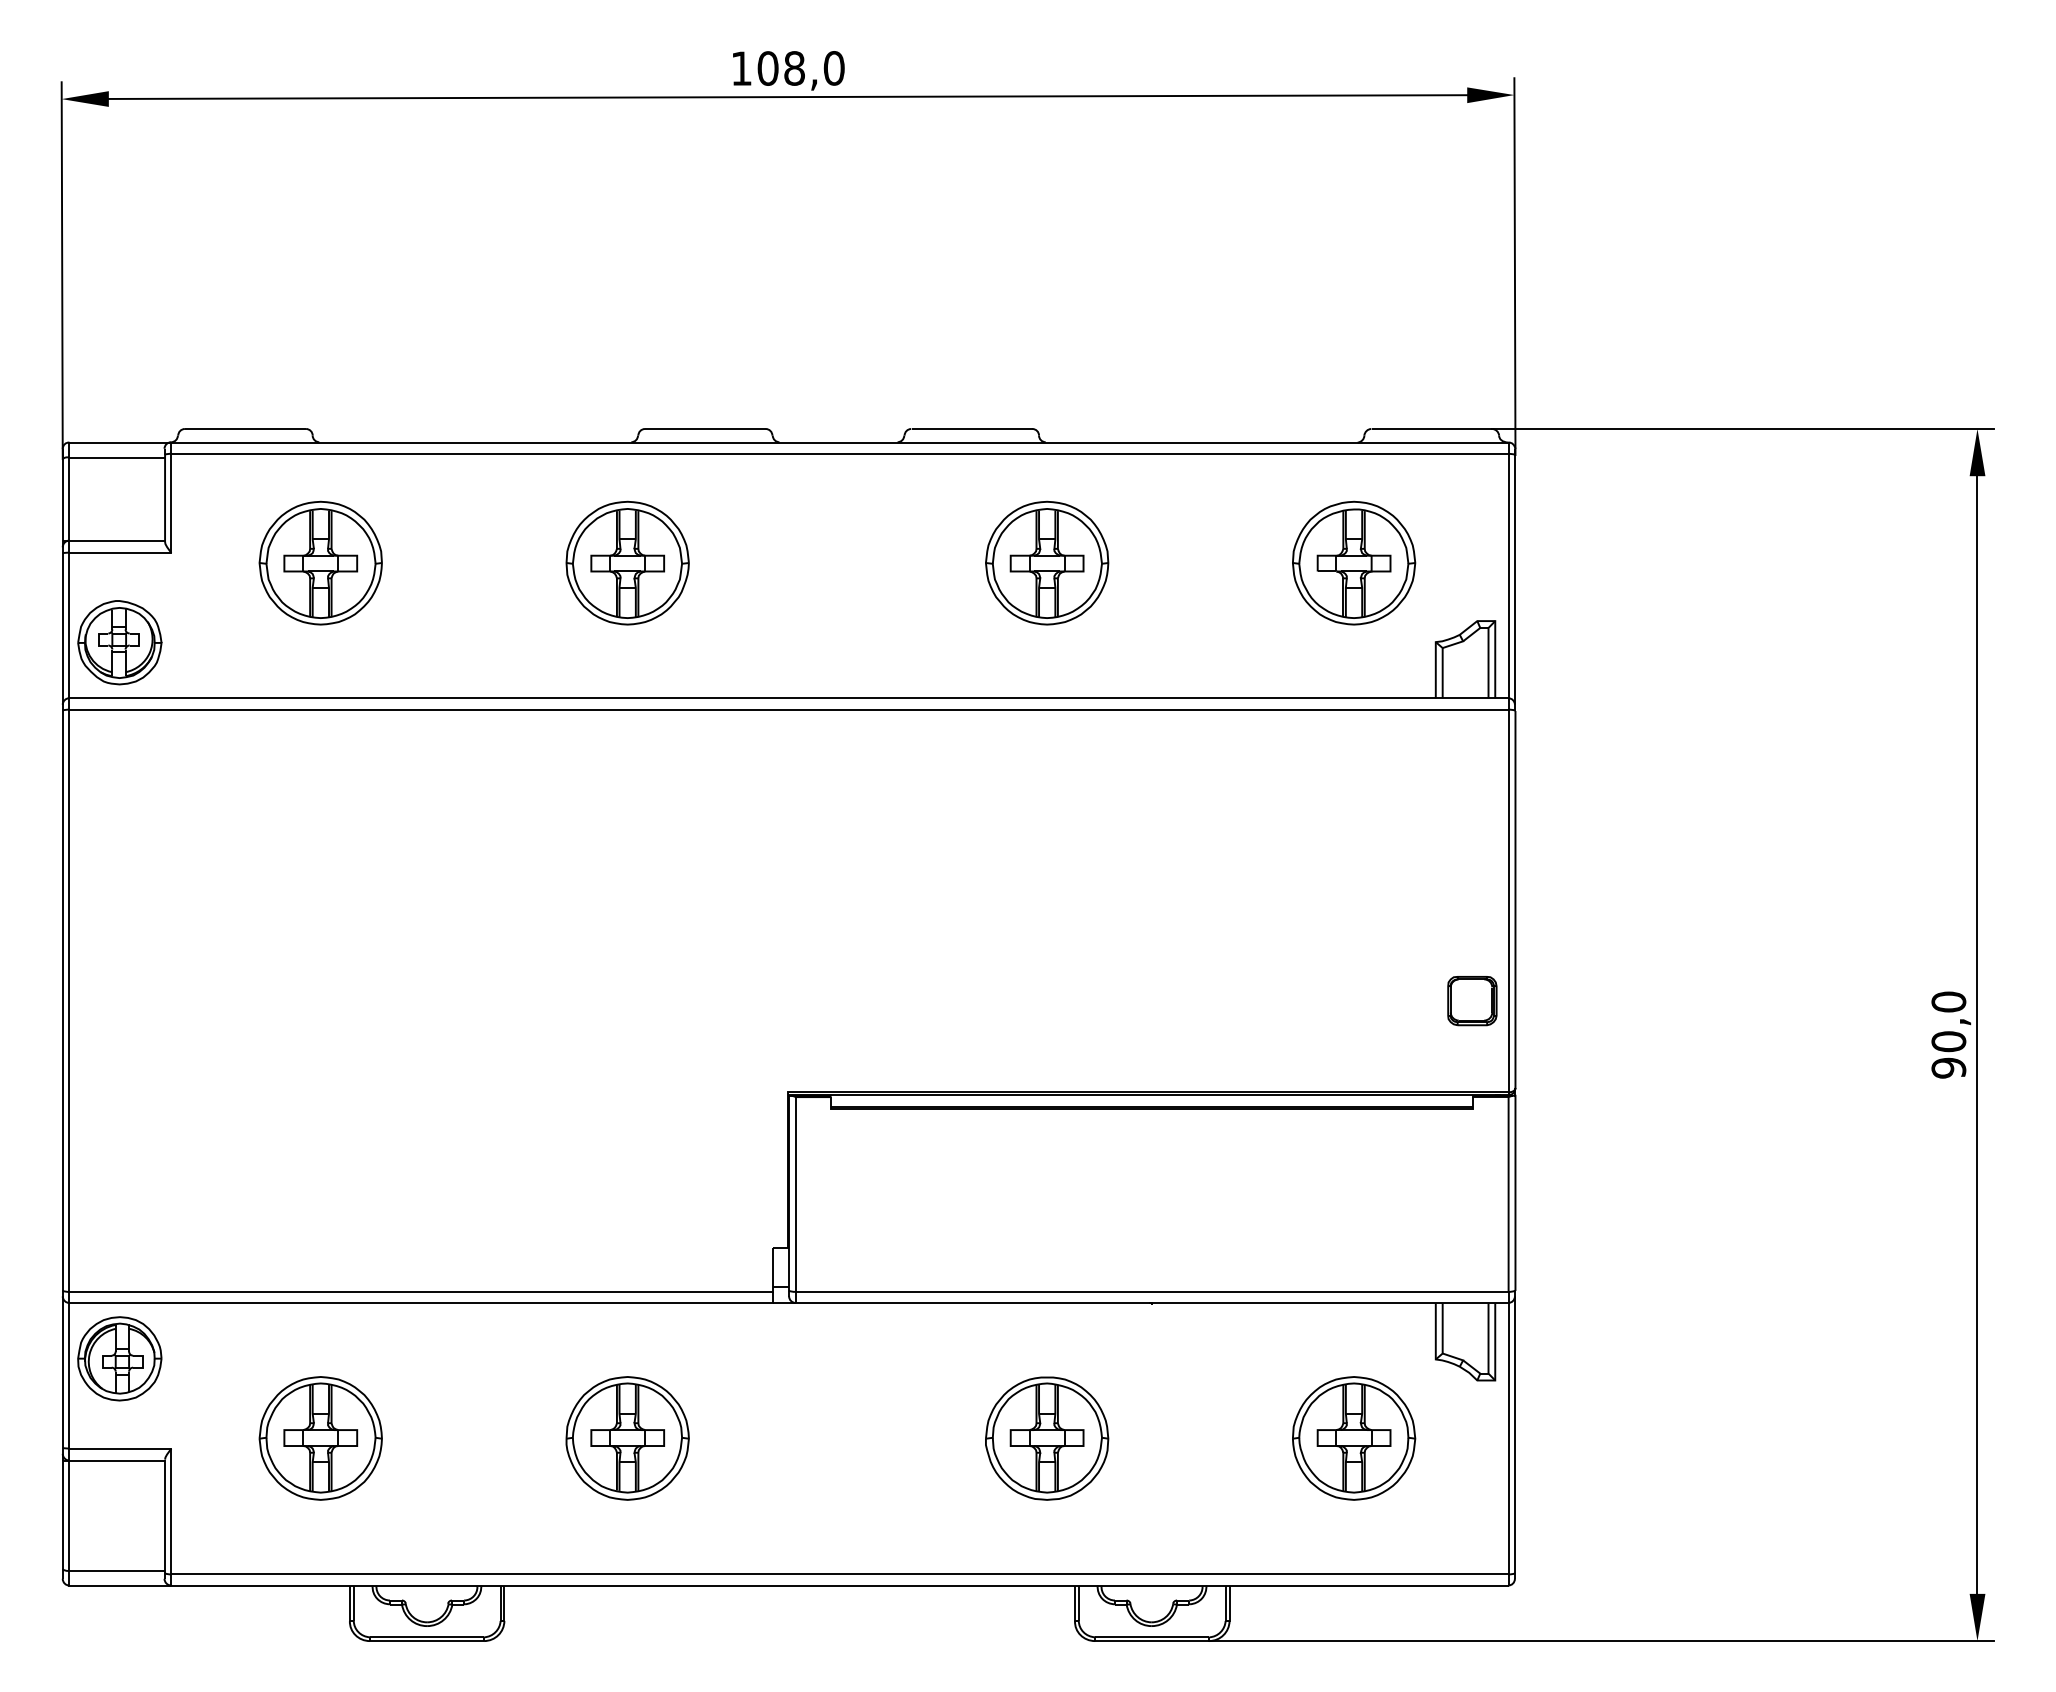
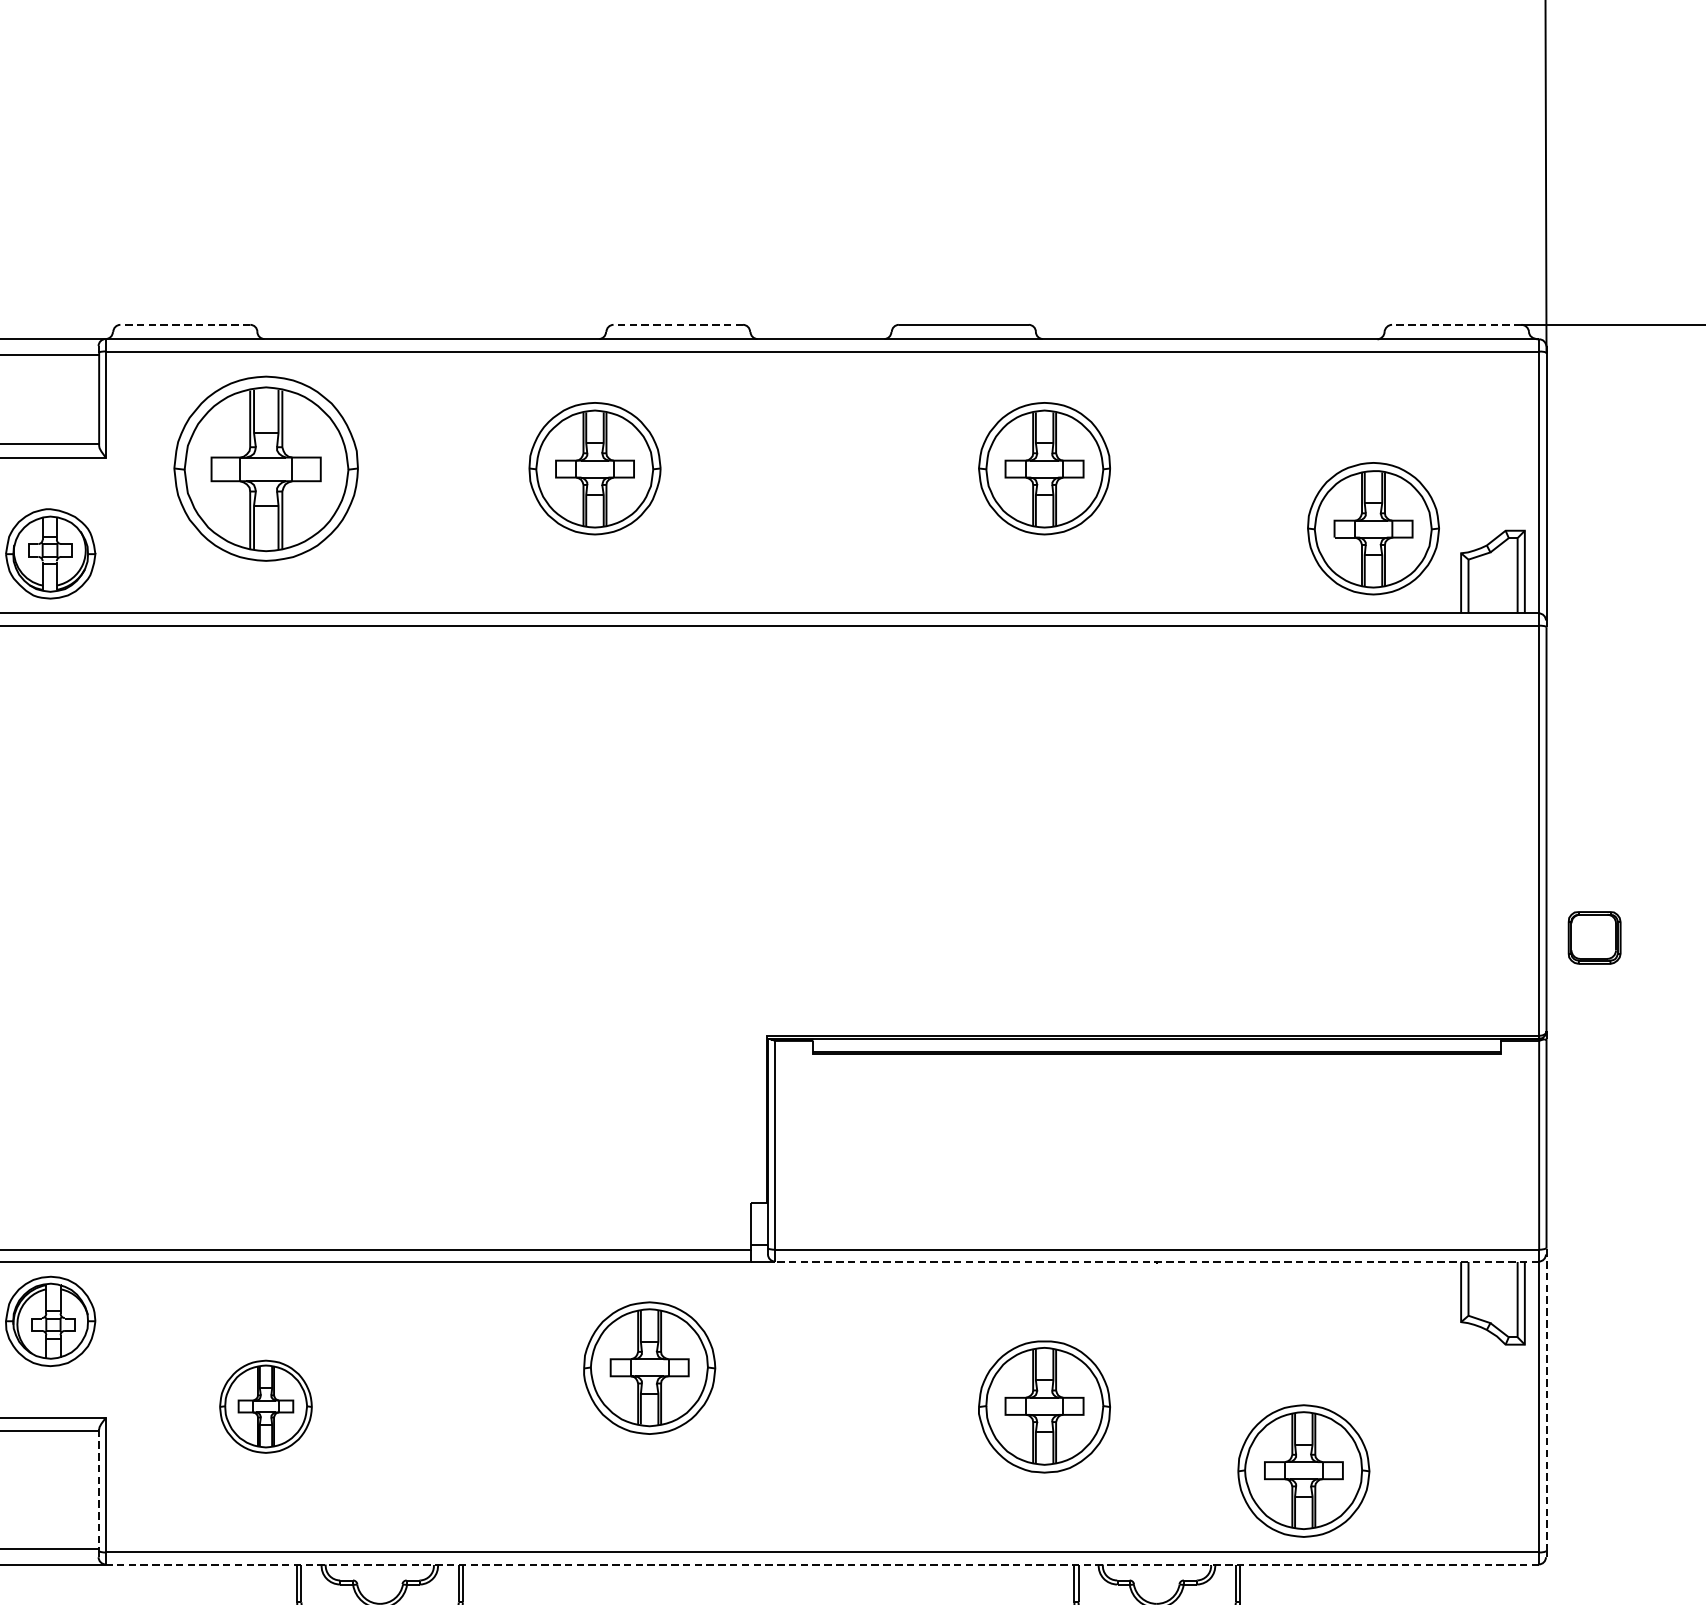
line: (245, 429) -> (185, 325), solid -> dashed
line: (705, 429) -> (678, 325), solid -> dashed
line: (1431, 429) -> (1456, 325), solid -> dashed
part: (320, 562) -> (265, 467), size x1.4
part: (1354, 562) -> (1373, 527), moved
part: (1472, 1001) -> (1594, 938), moved
line: (1151, 1303) -> (1156, 1262), solid -> dashed
line: (1515, 1435) -> (1546, 1403), solid -> dashed
part: (320, 1438) -> (265, 1406), size x0.7
part: (627, 1438) -> (649, 1368), moved
part: (1354, 1438) -> (1304, 1471), moved
line: (165, 1516) -> (99, 1490), solid -> dashed
line: (840, 1585) -> (823, 1564), solid -> dashed

